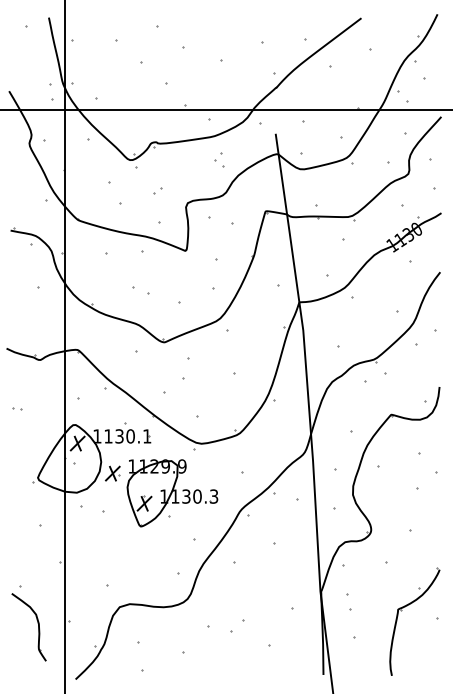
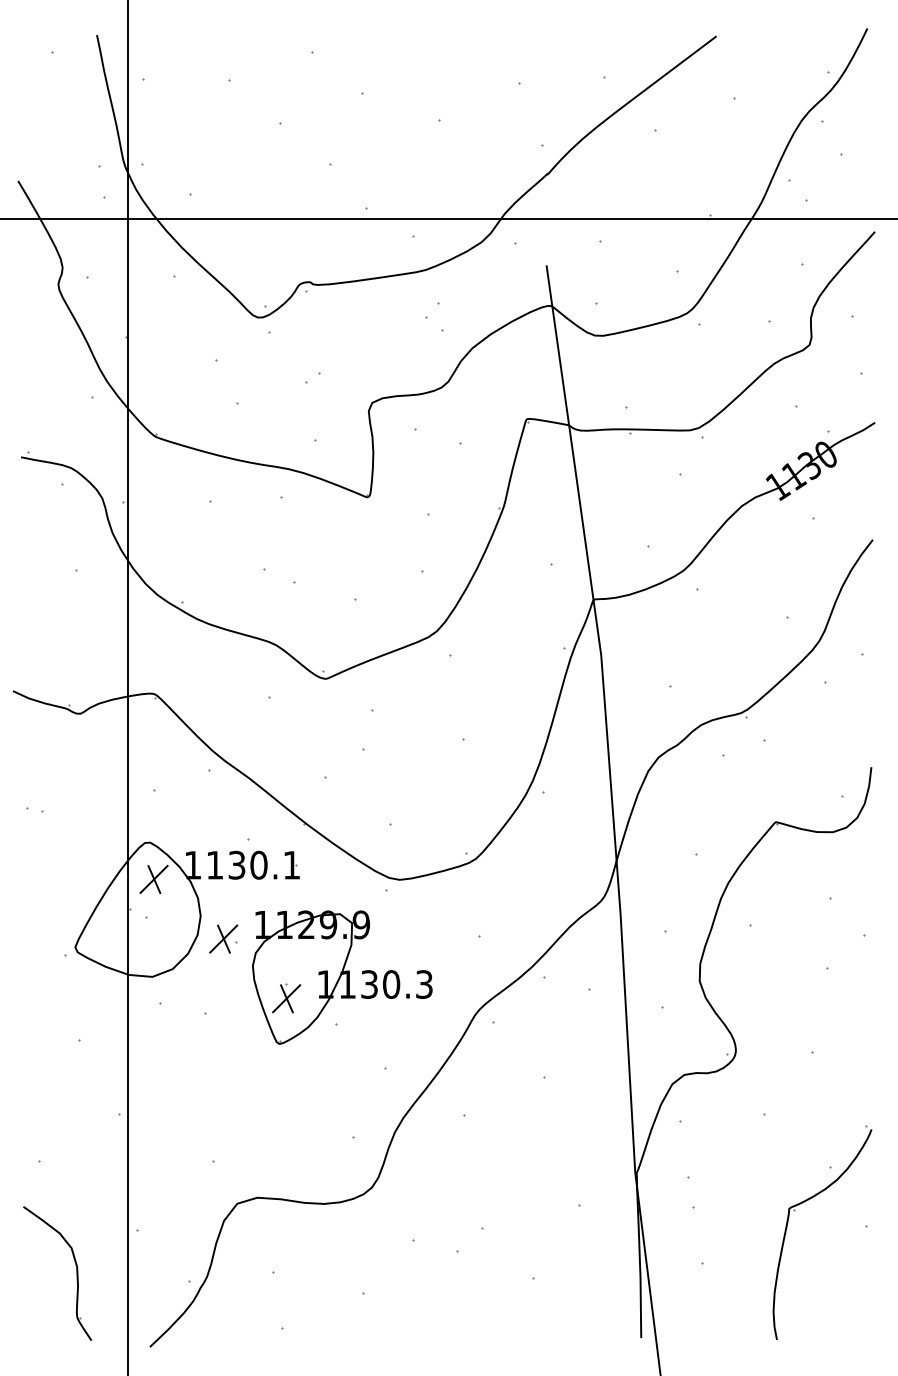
part: (37, 623) -> (74, 1265), moved

